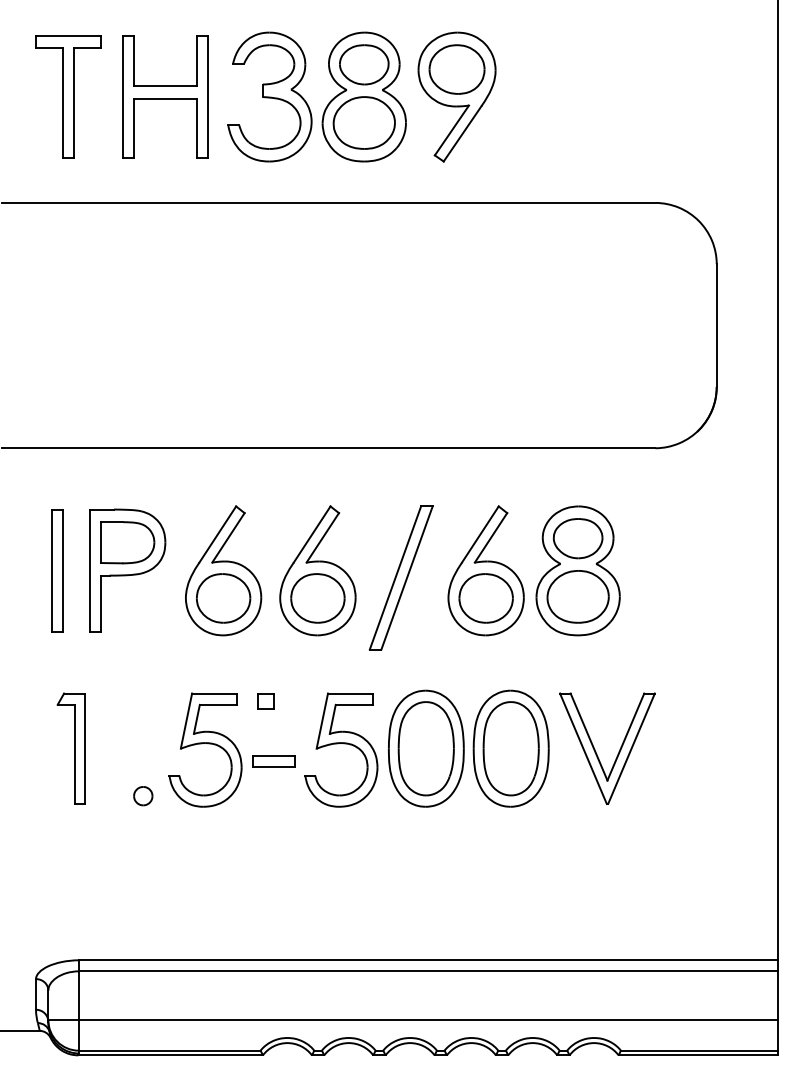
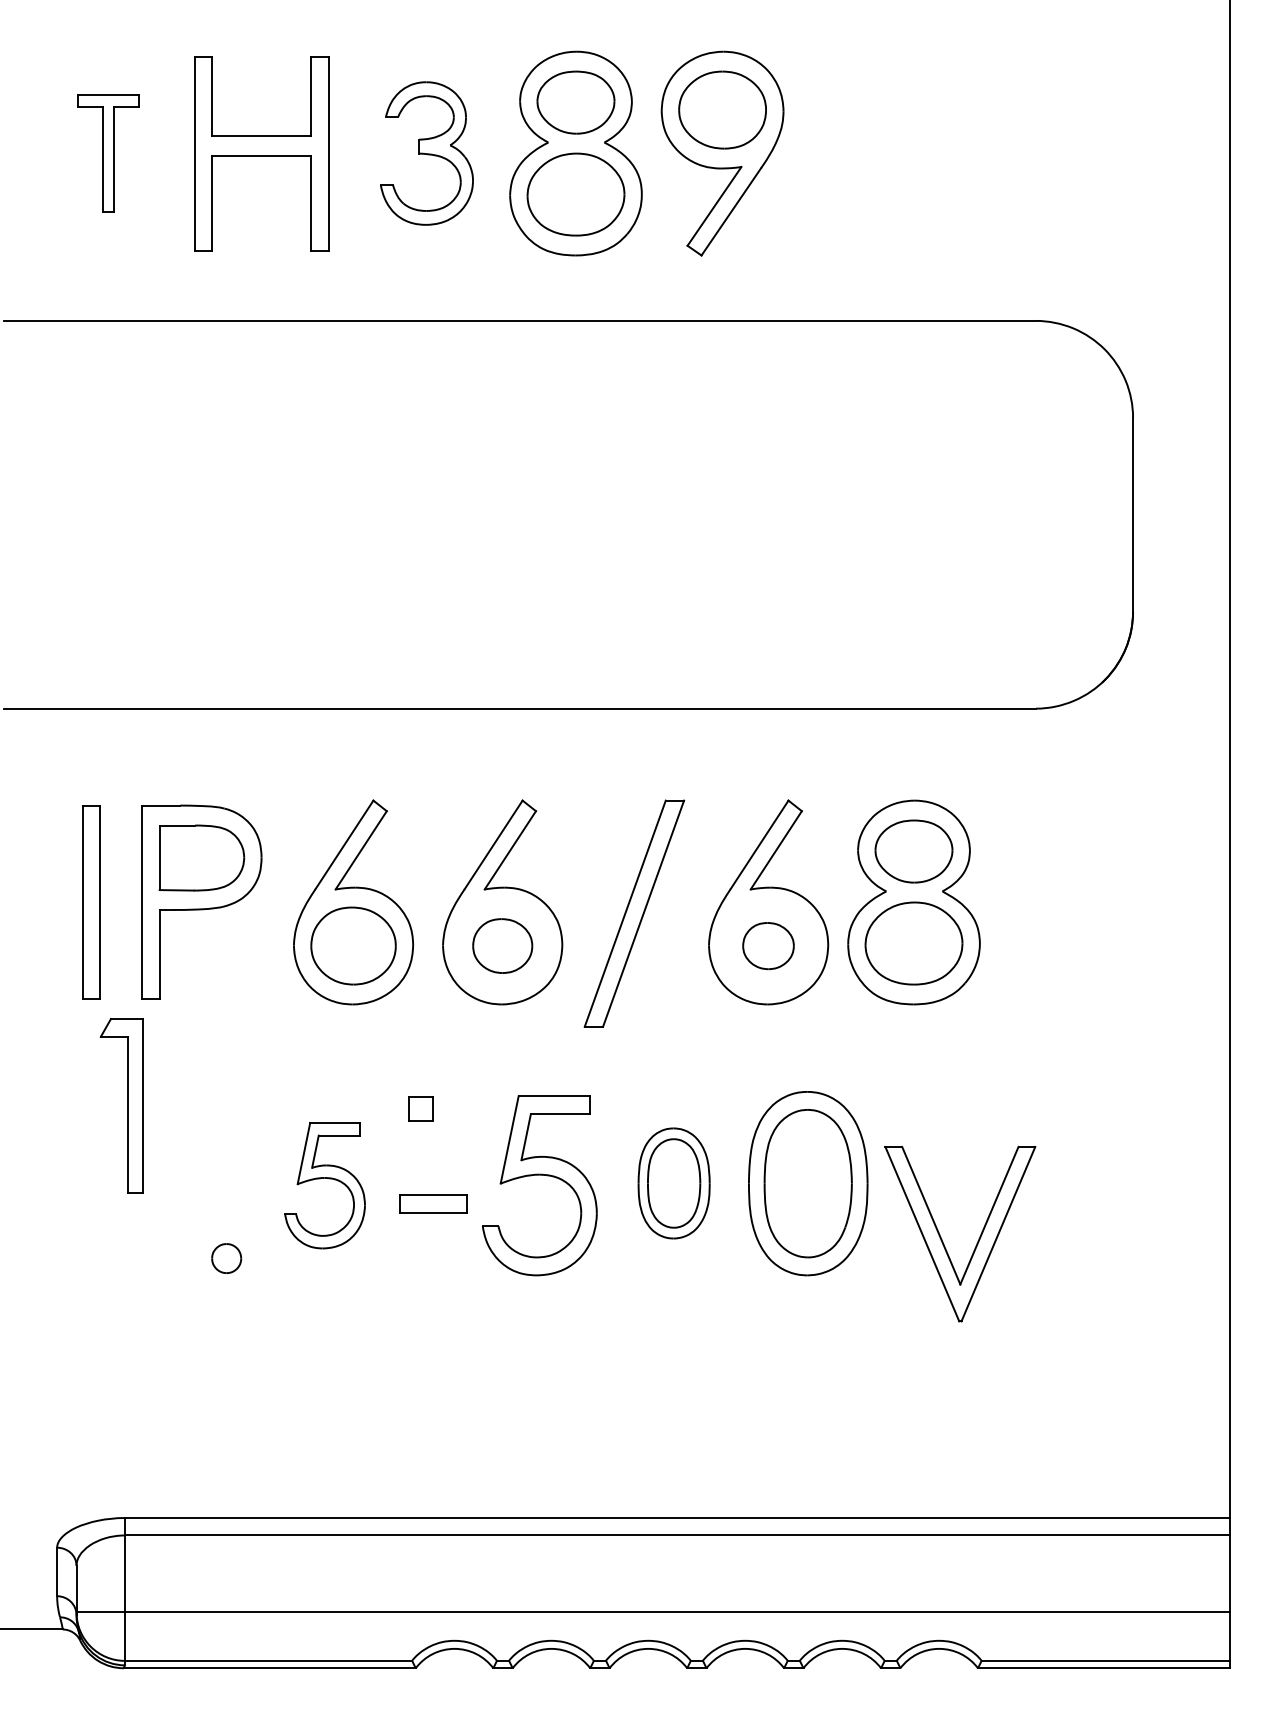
part: (68, 96) -> (108, 152), size x0.6
part: (269, 96) -> (426, 152), size x0.7
part: (317, 598) -> (502, 946), size x0.7
part: (485, 598) -> (767, 946), size x0.6
part: (70, 748) -> (121, 1105), moved
part: (426, 748) -> (674, 1183), size x0.6
part: (205, 749) -> (324, 1184), size x0.7
part: (617, 753) -> (976, 1241), moved

